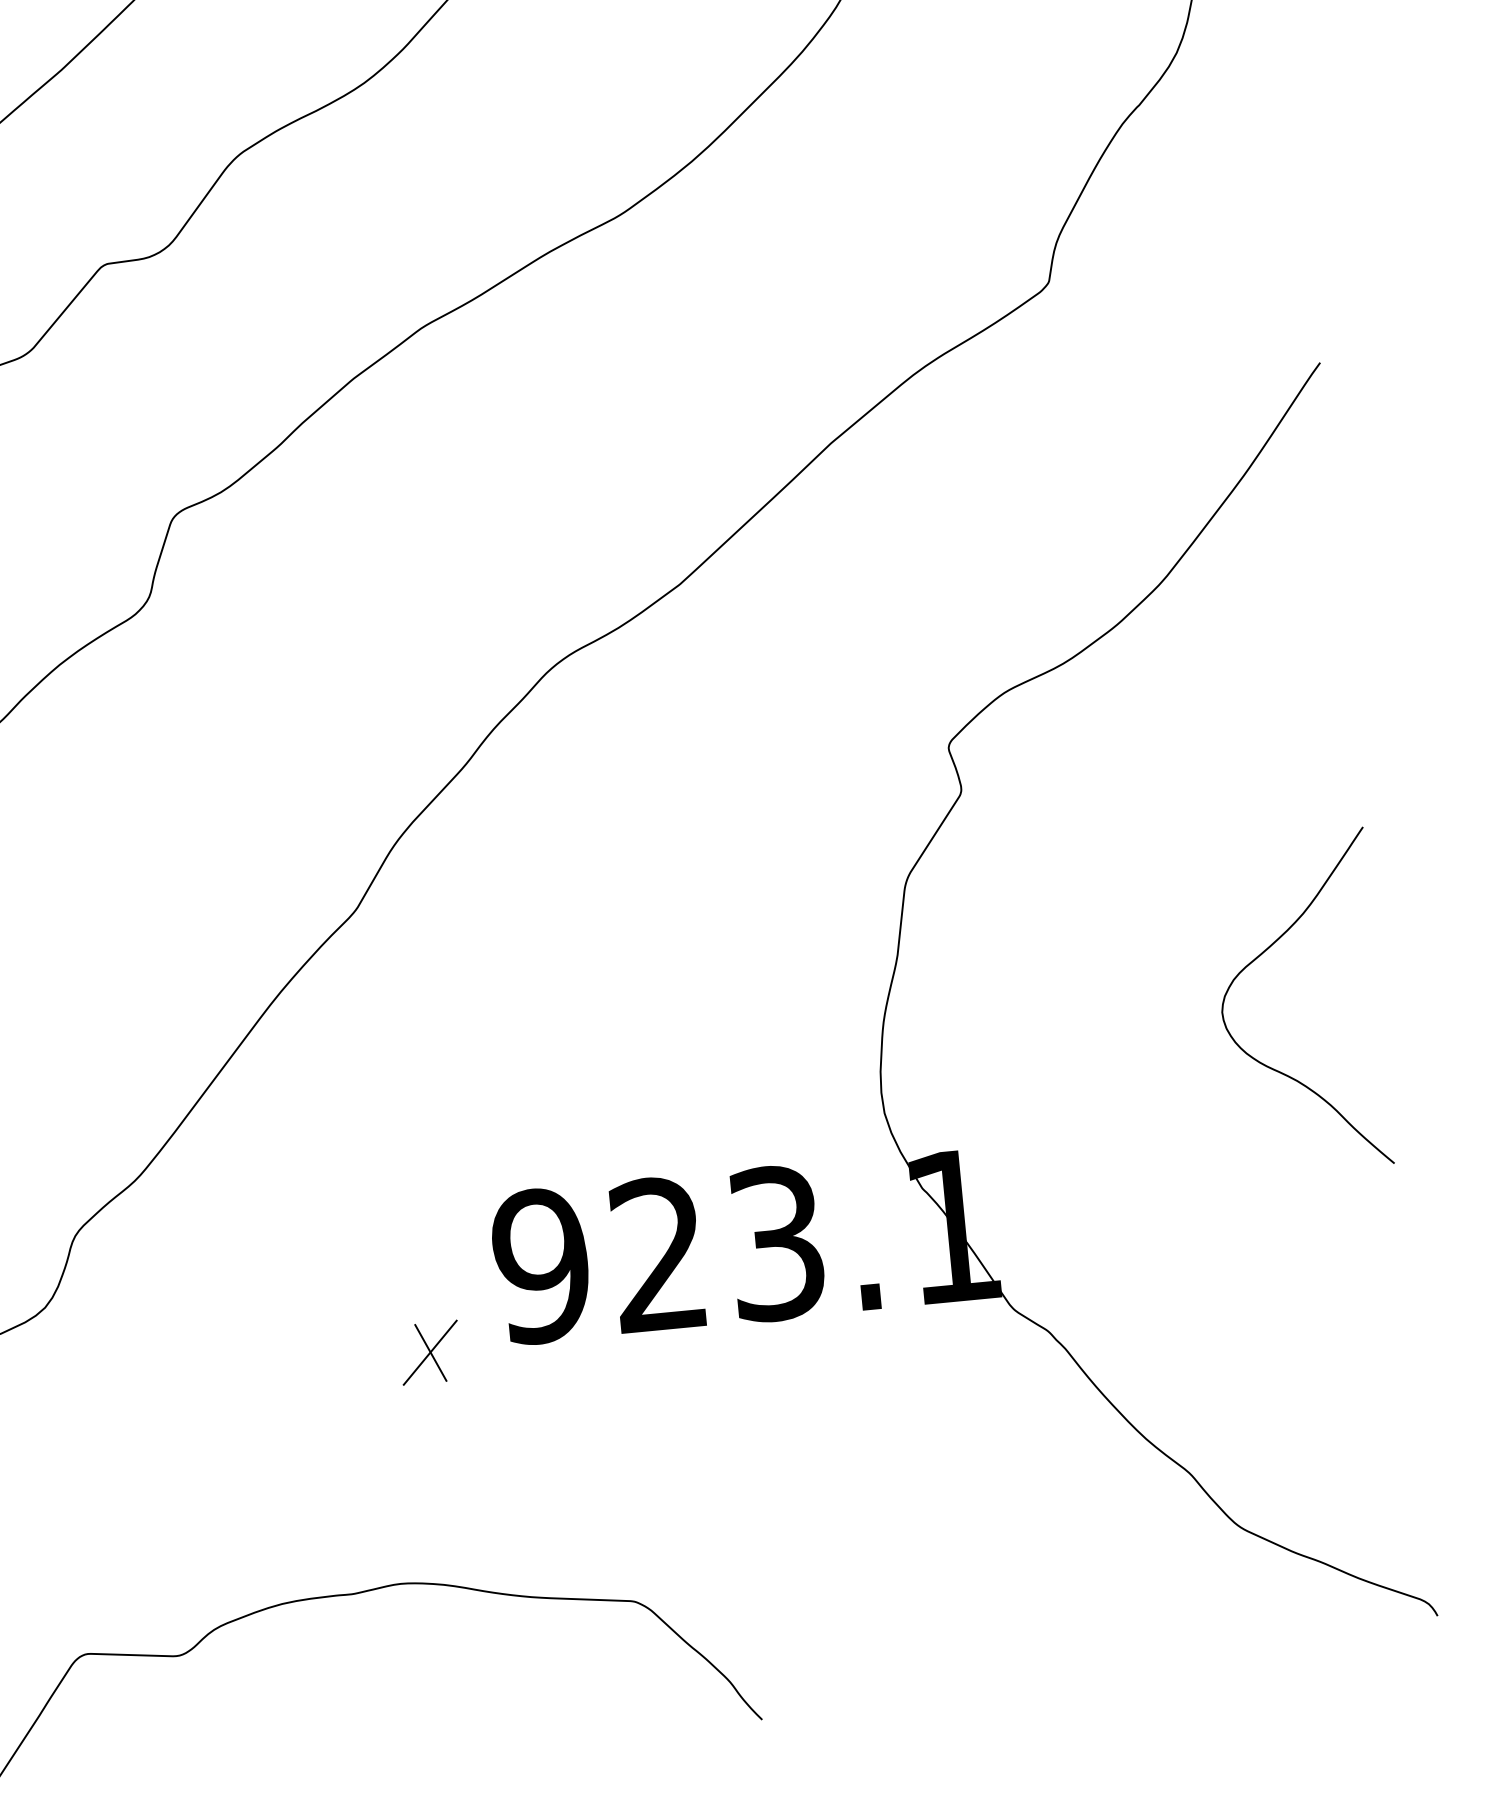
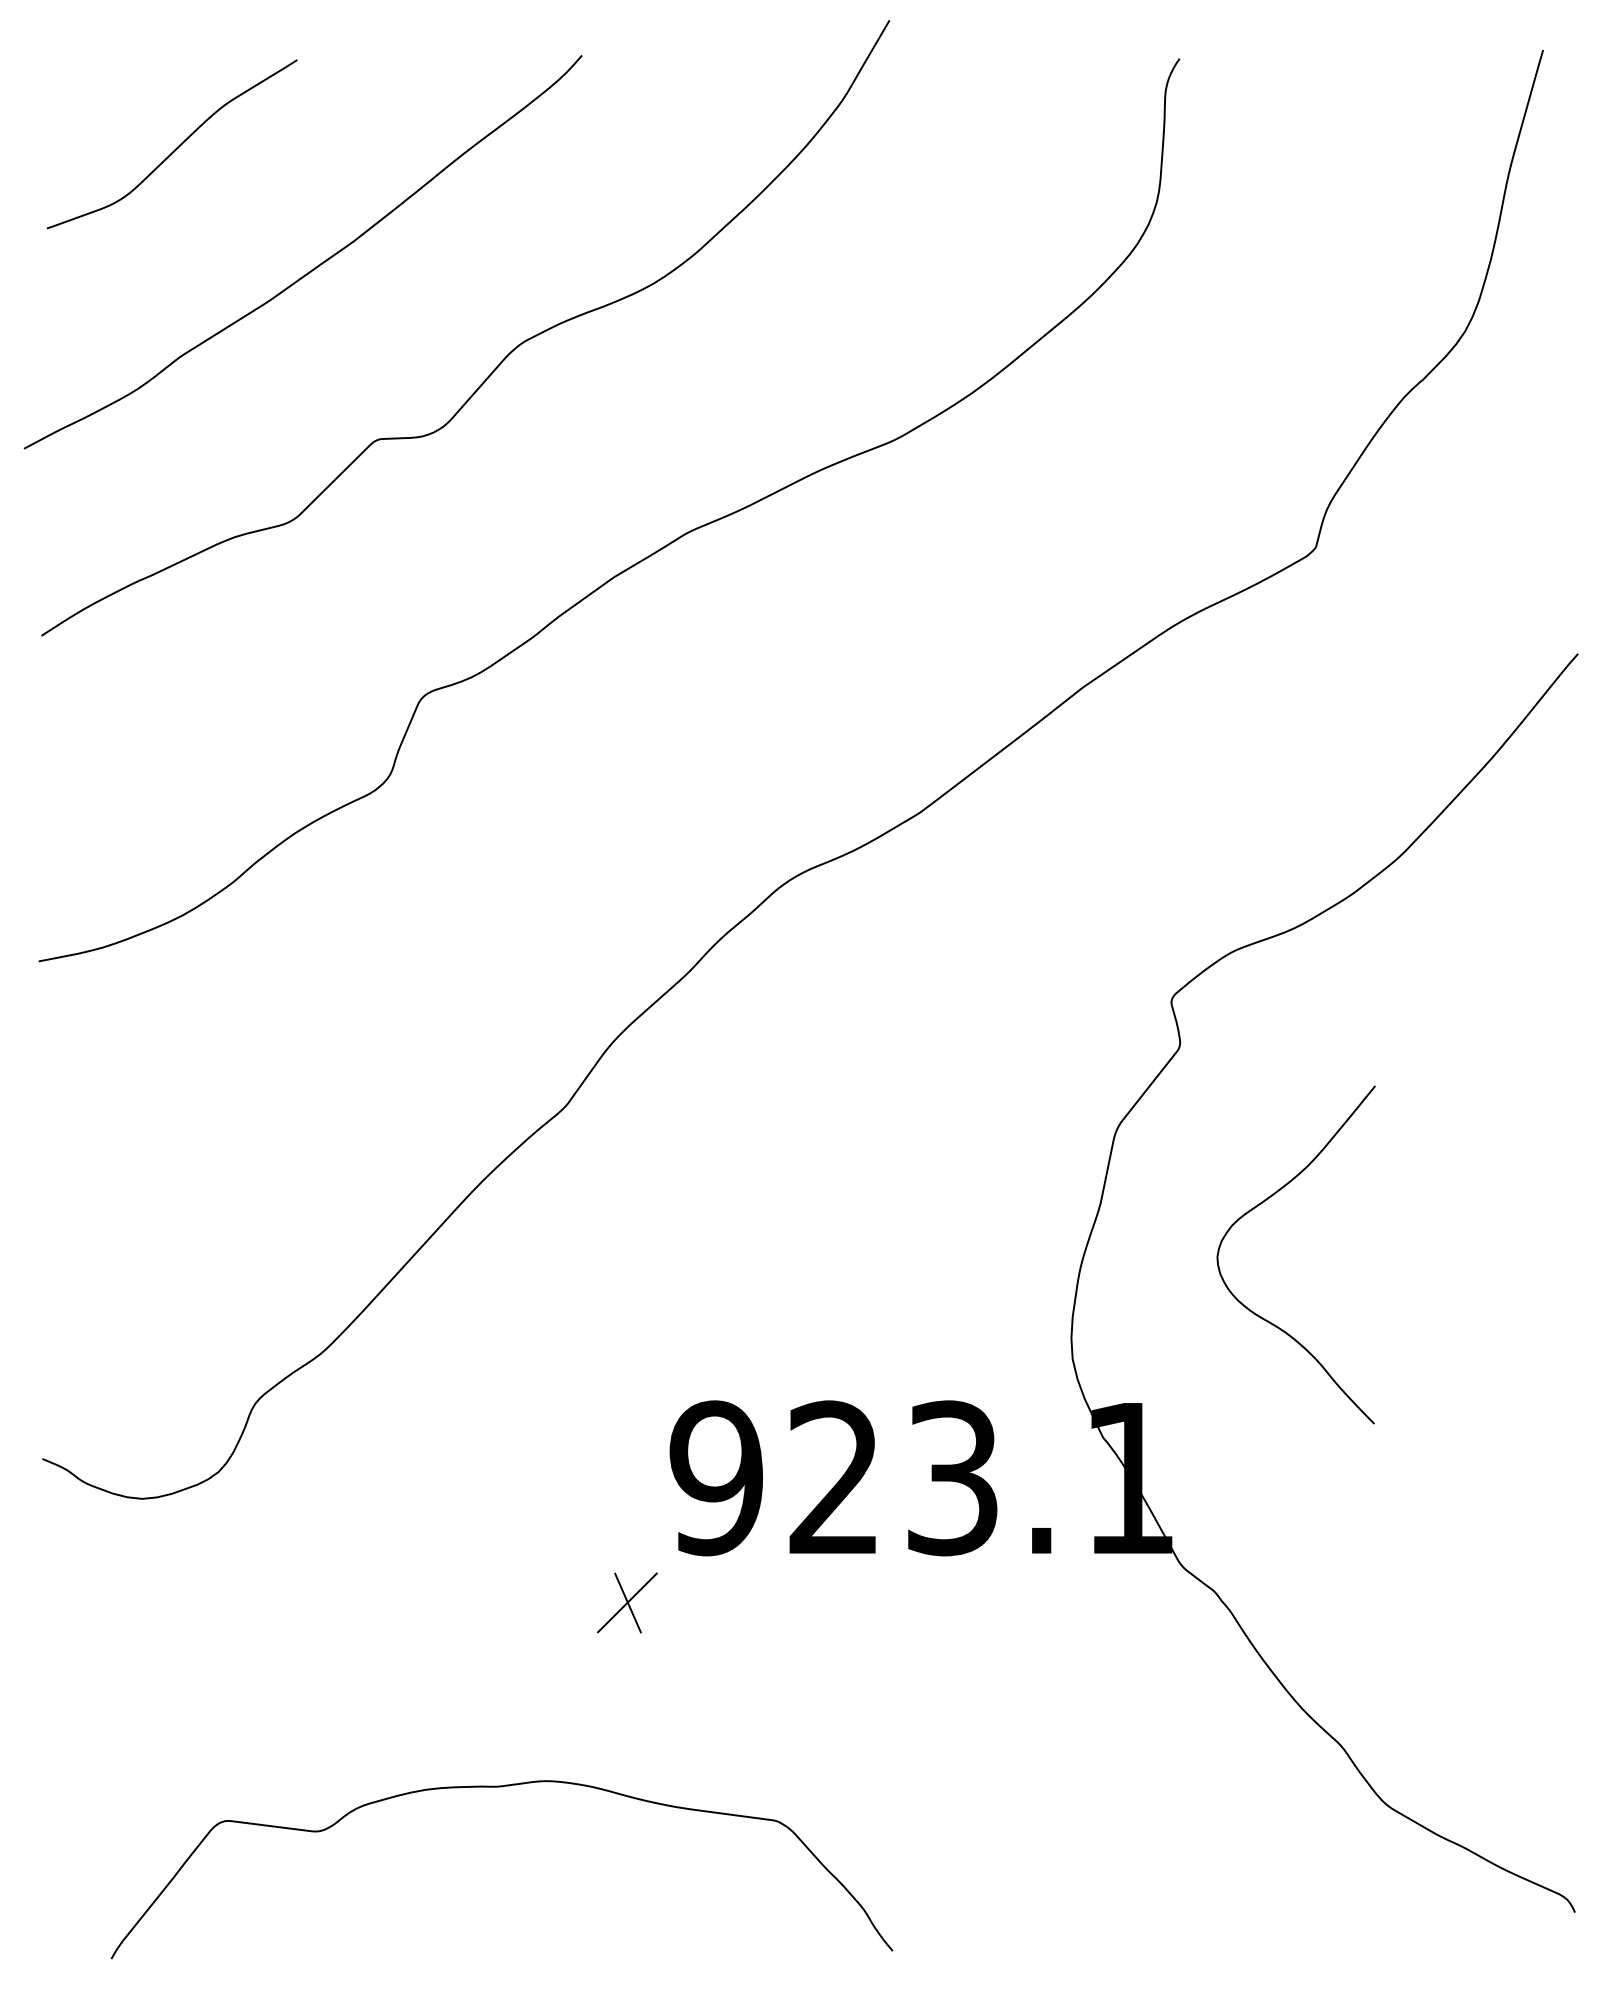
curve: (1261, 955) -> (1261, 1204), moved
part: (430, 1352) -> (627, 1602), moved

